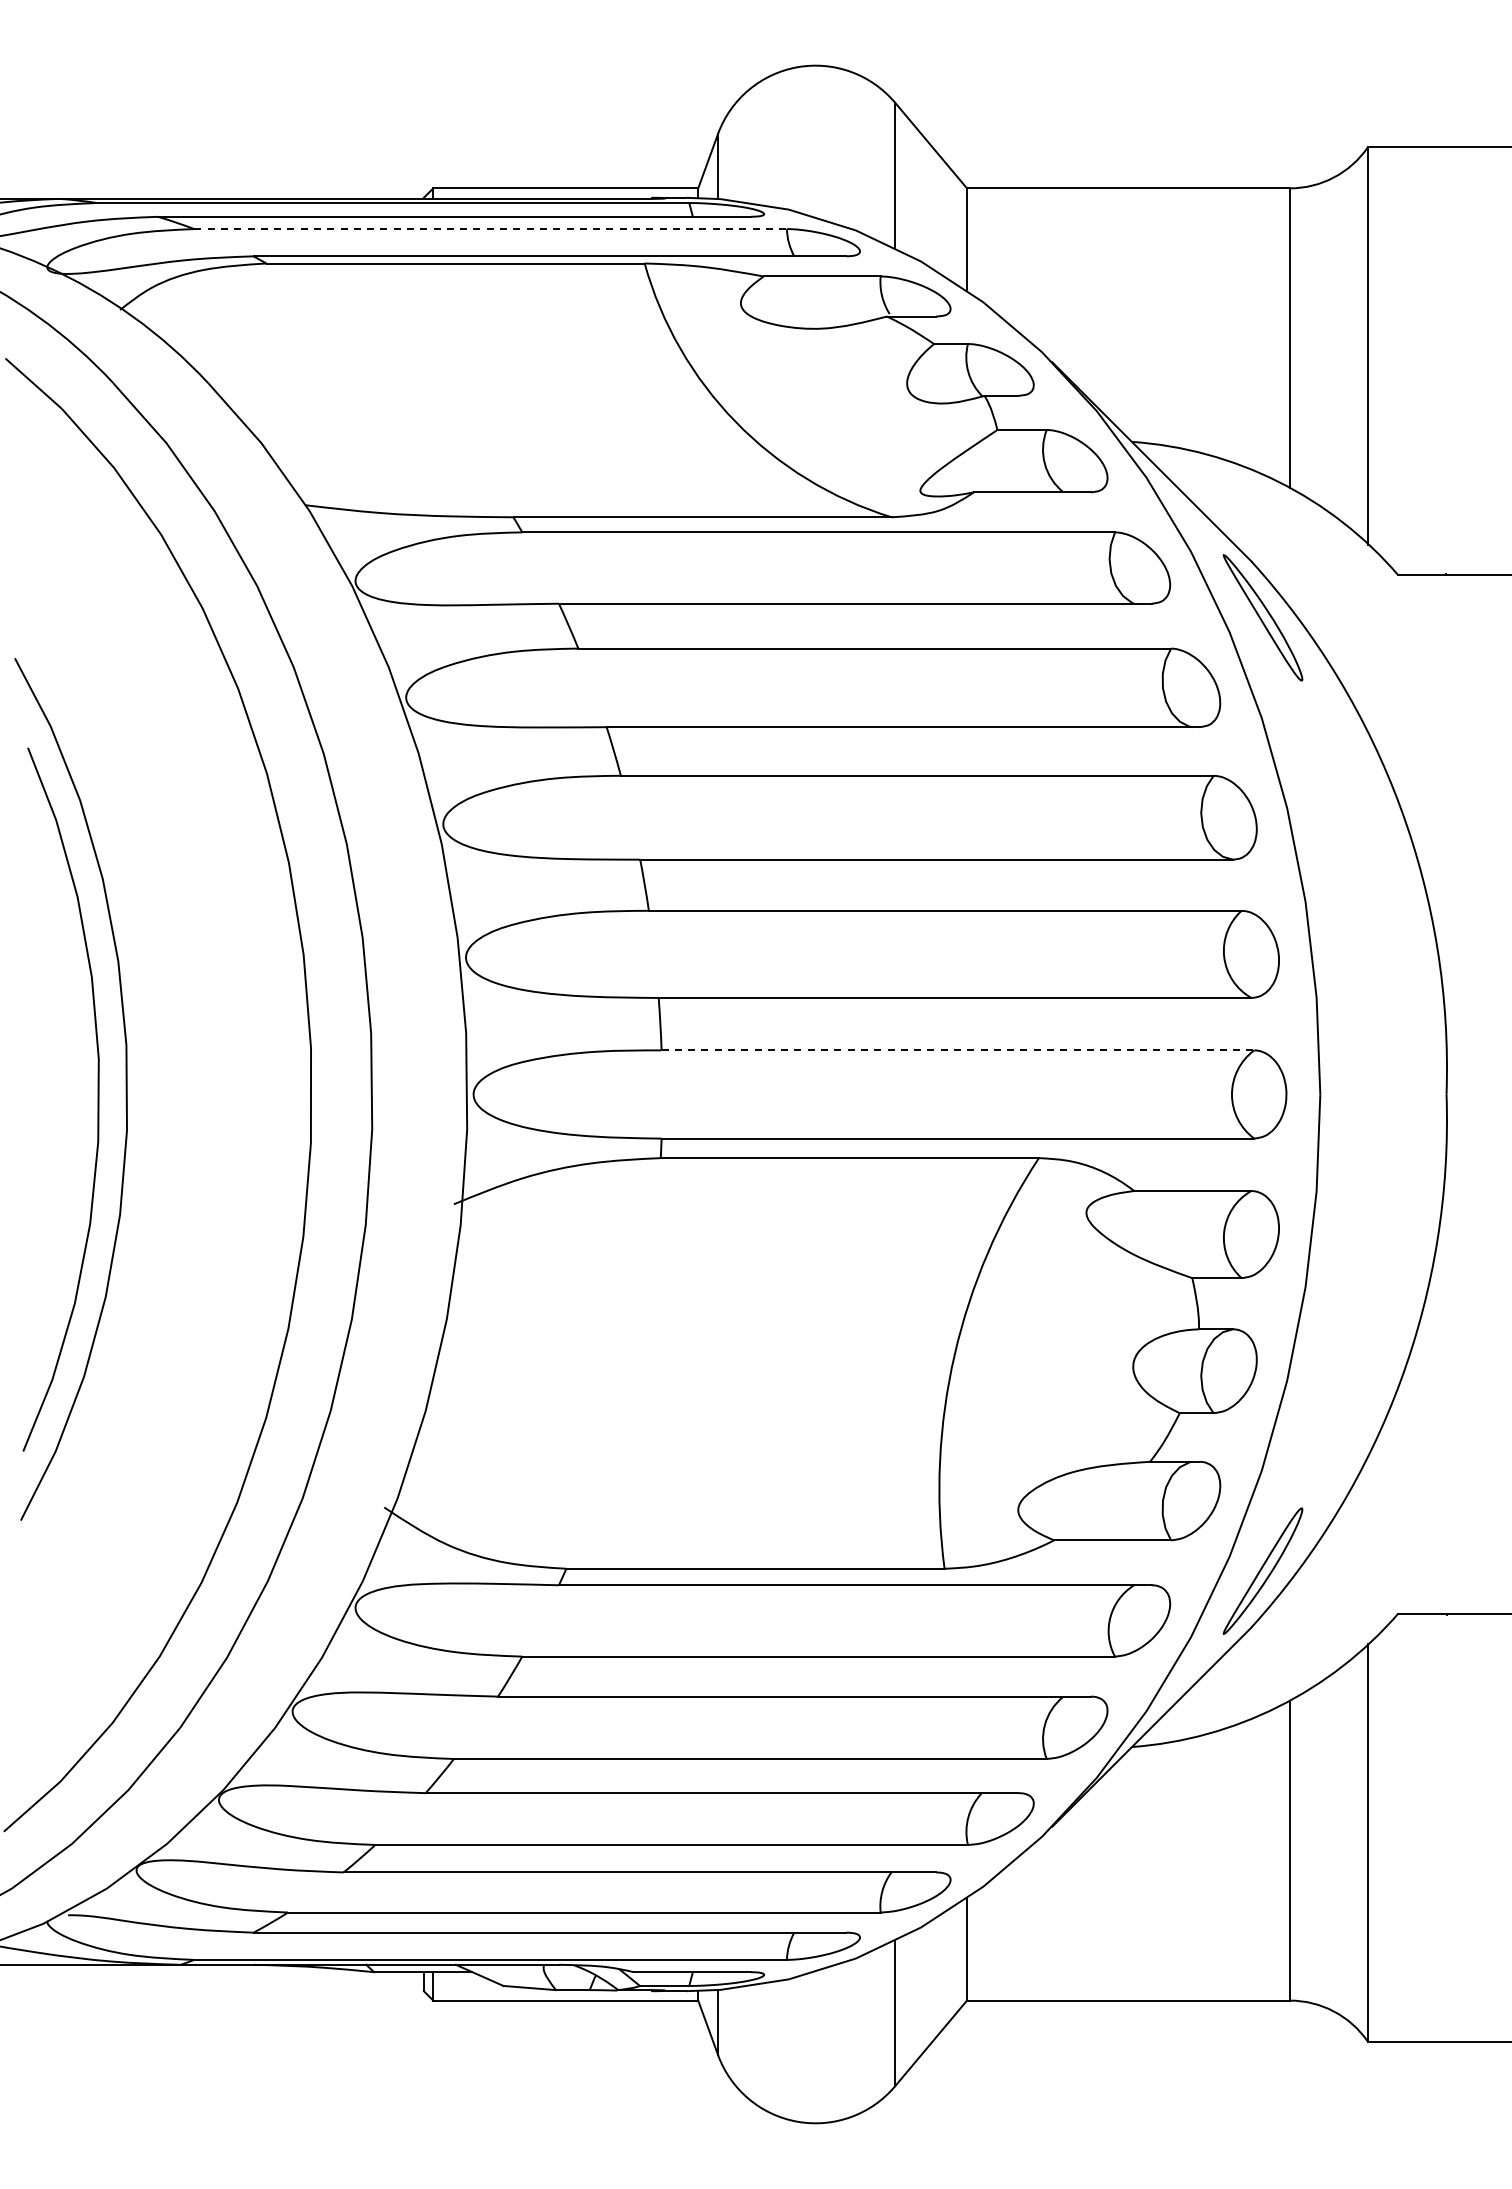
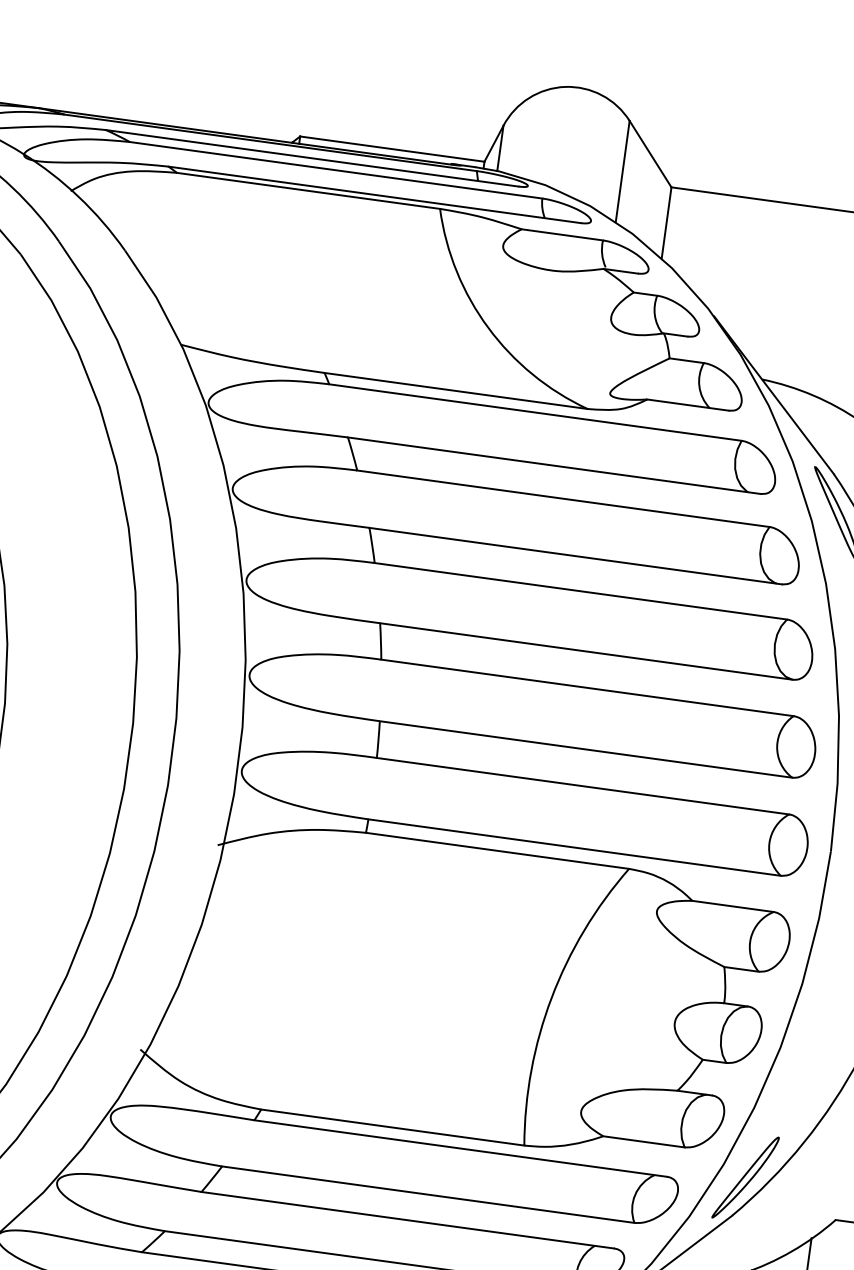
line: (491, 229) -> (336, 170), dashed -> solid
line: (958, 1050) -> (583, 786), dashed -> solid

